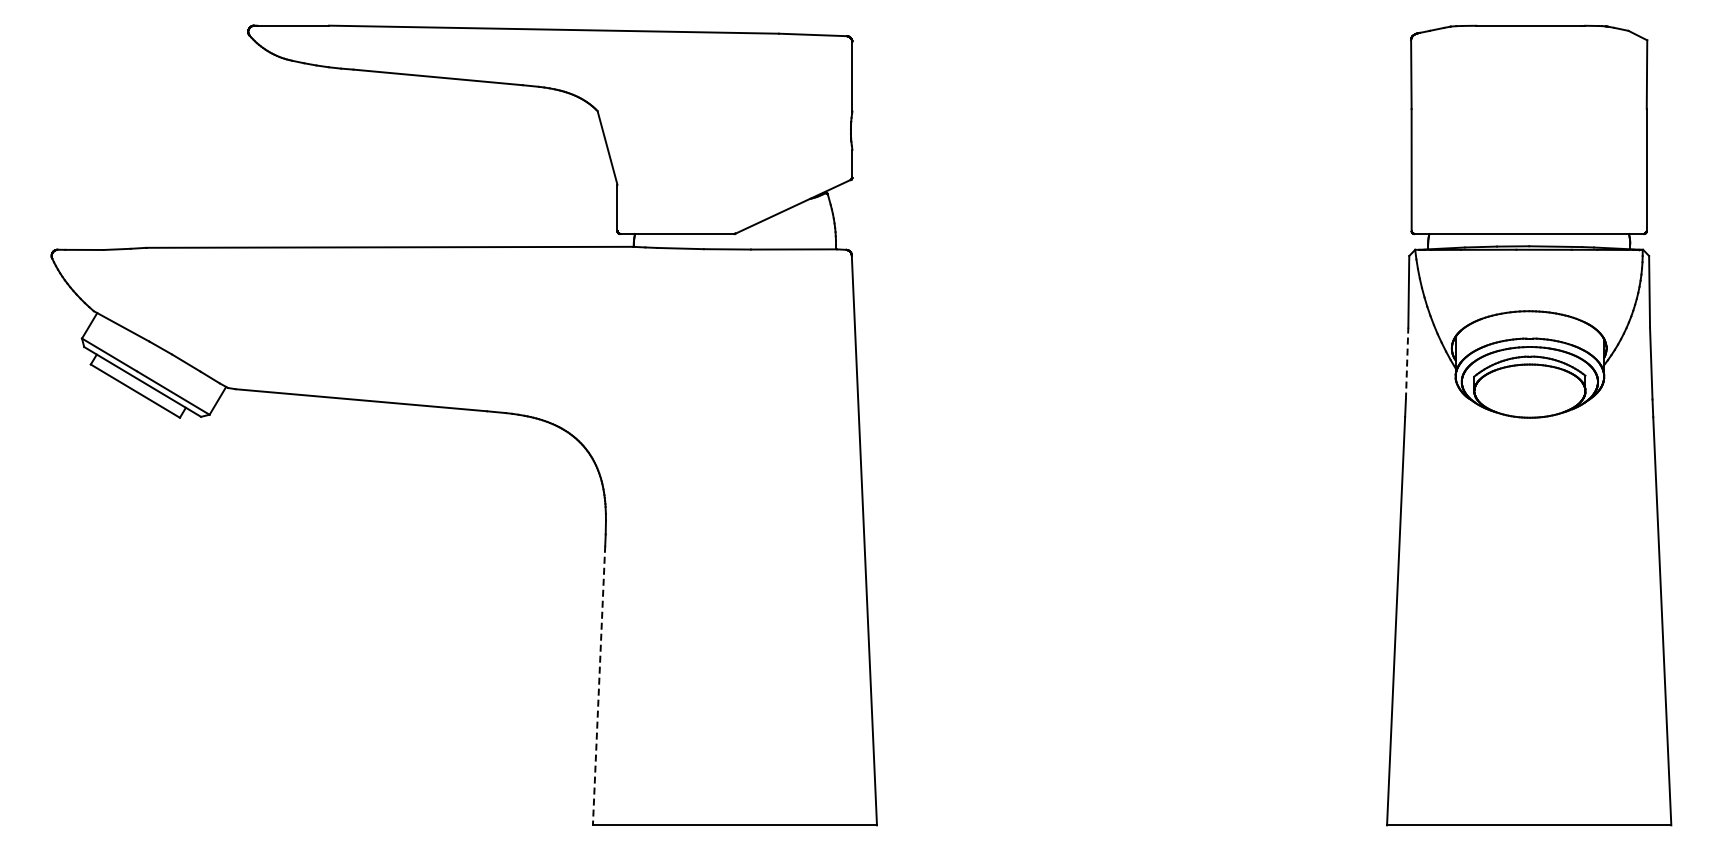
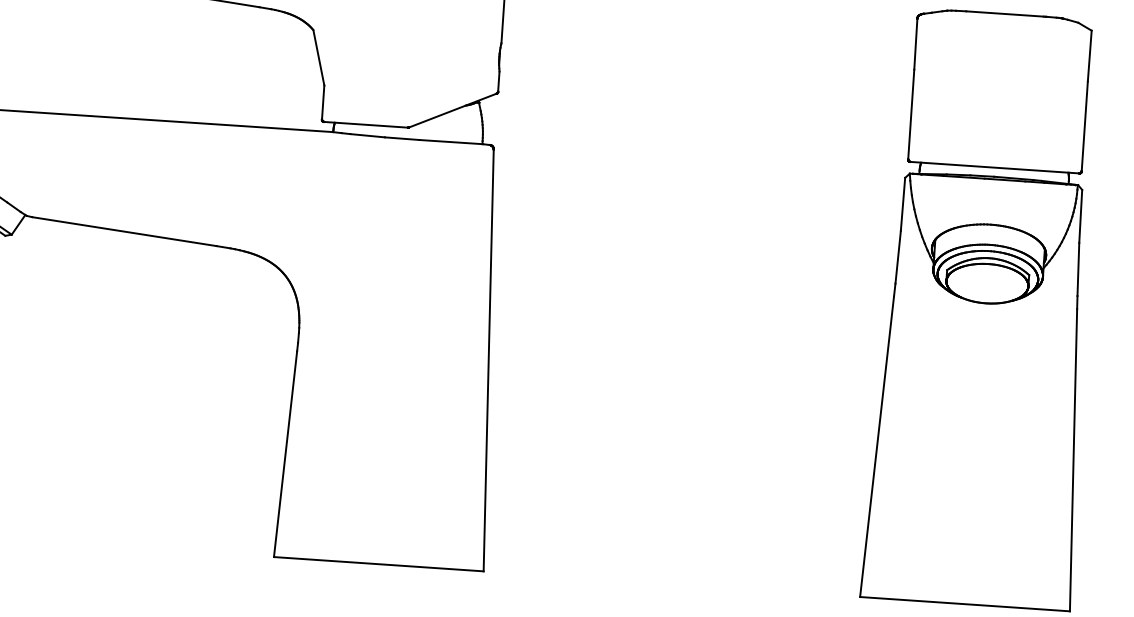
line: (1407, 363) -> (898, 257), dashed -> solid
line: (599, 685) -> (285, 454), dashed -> solid

